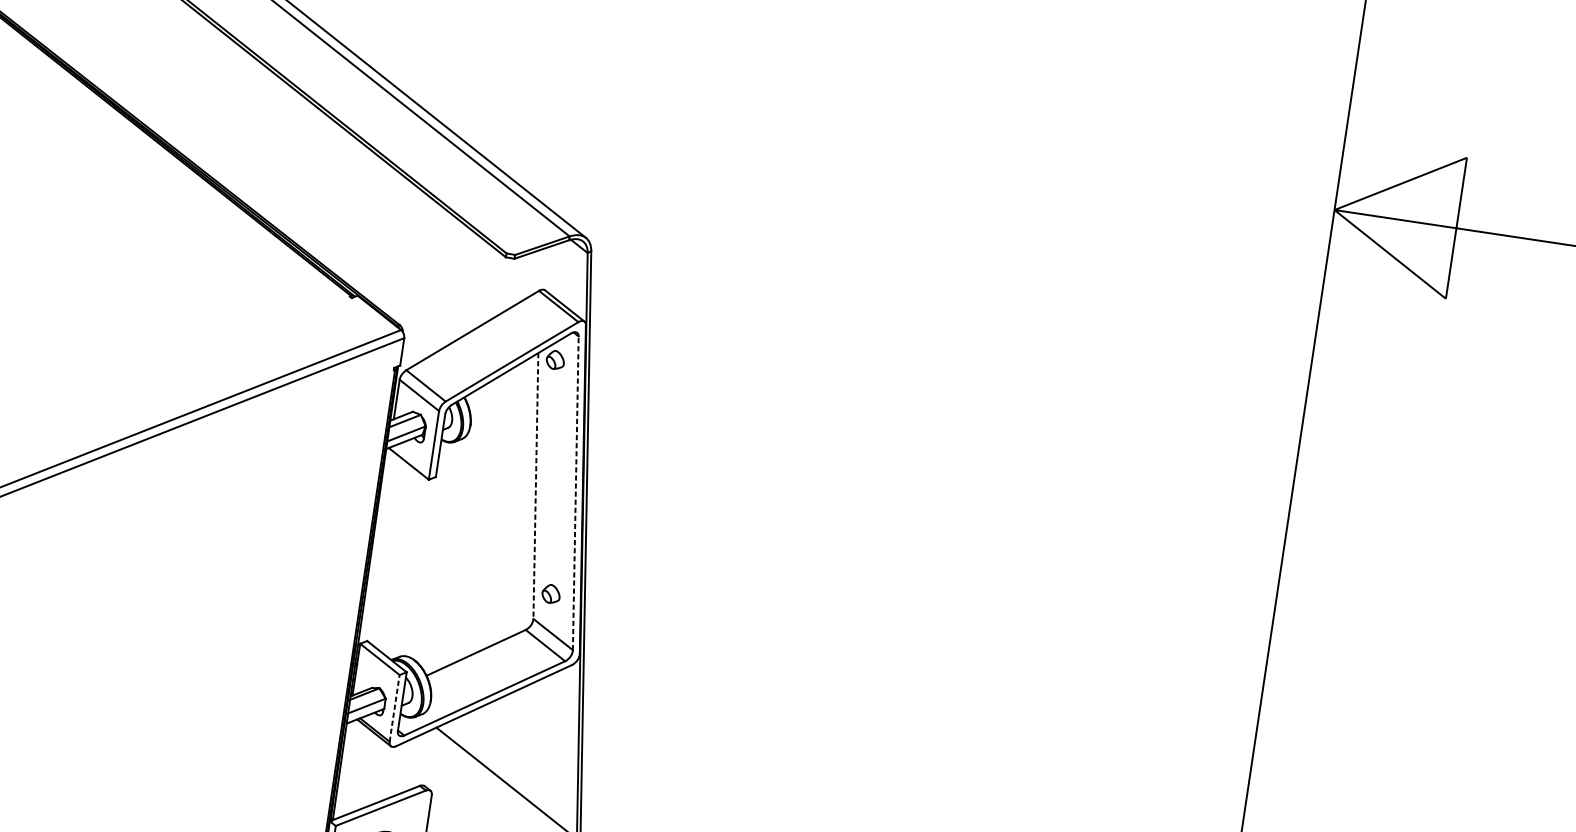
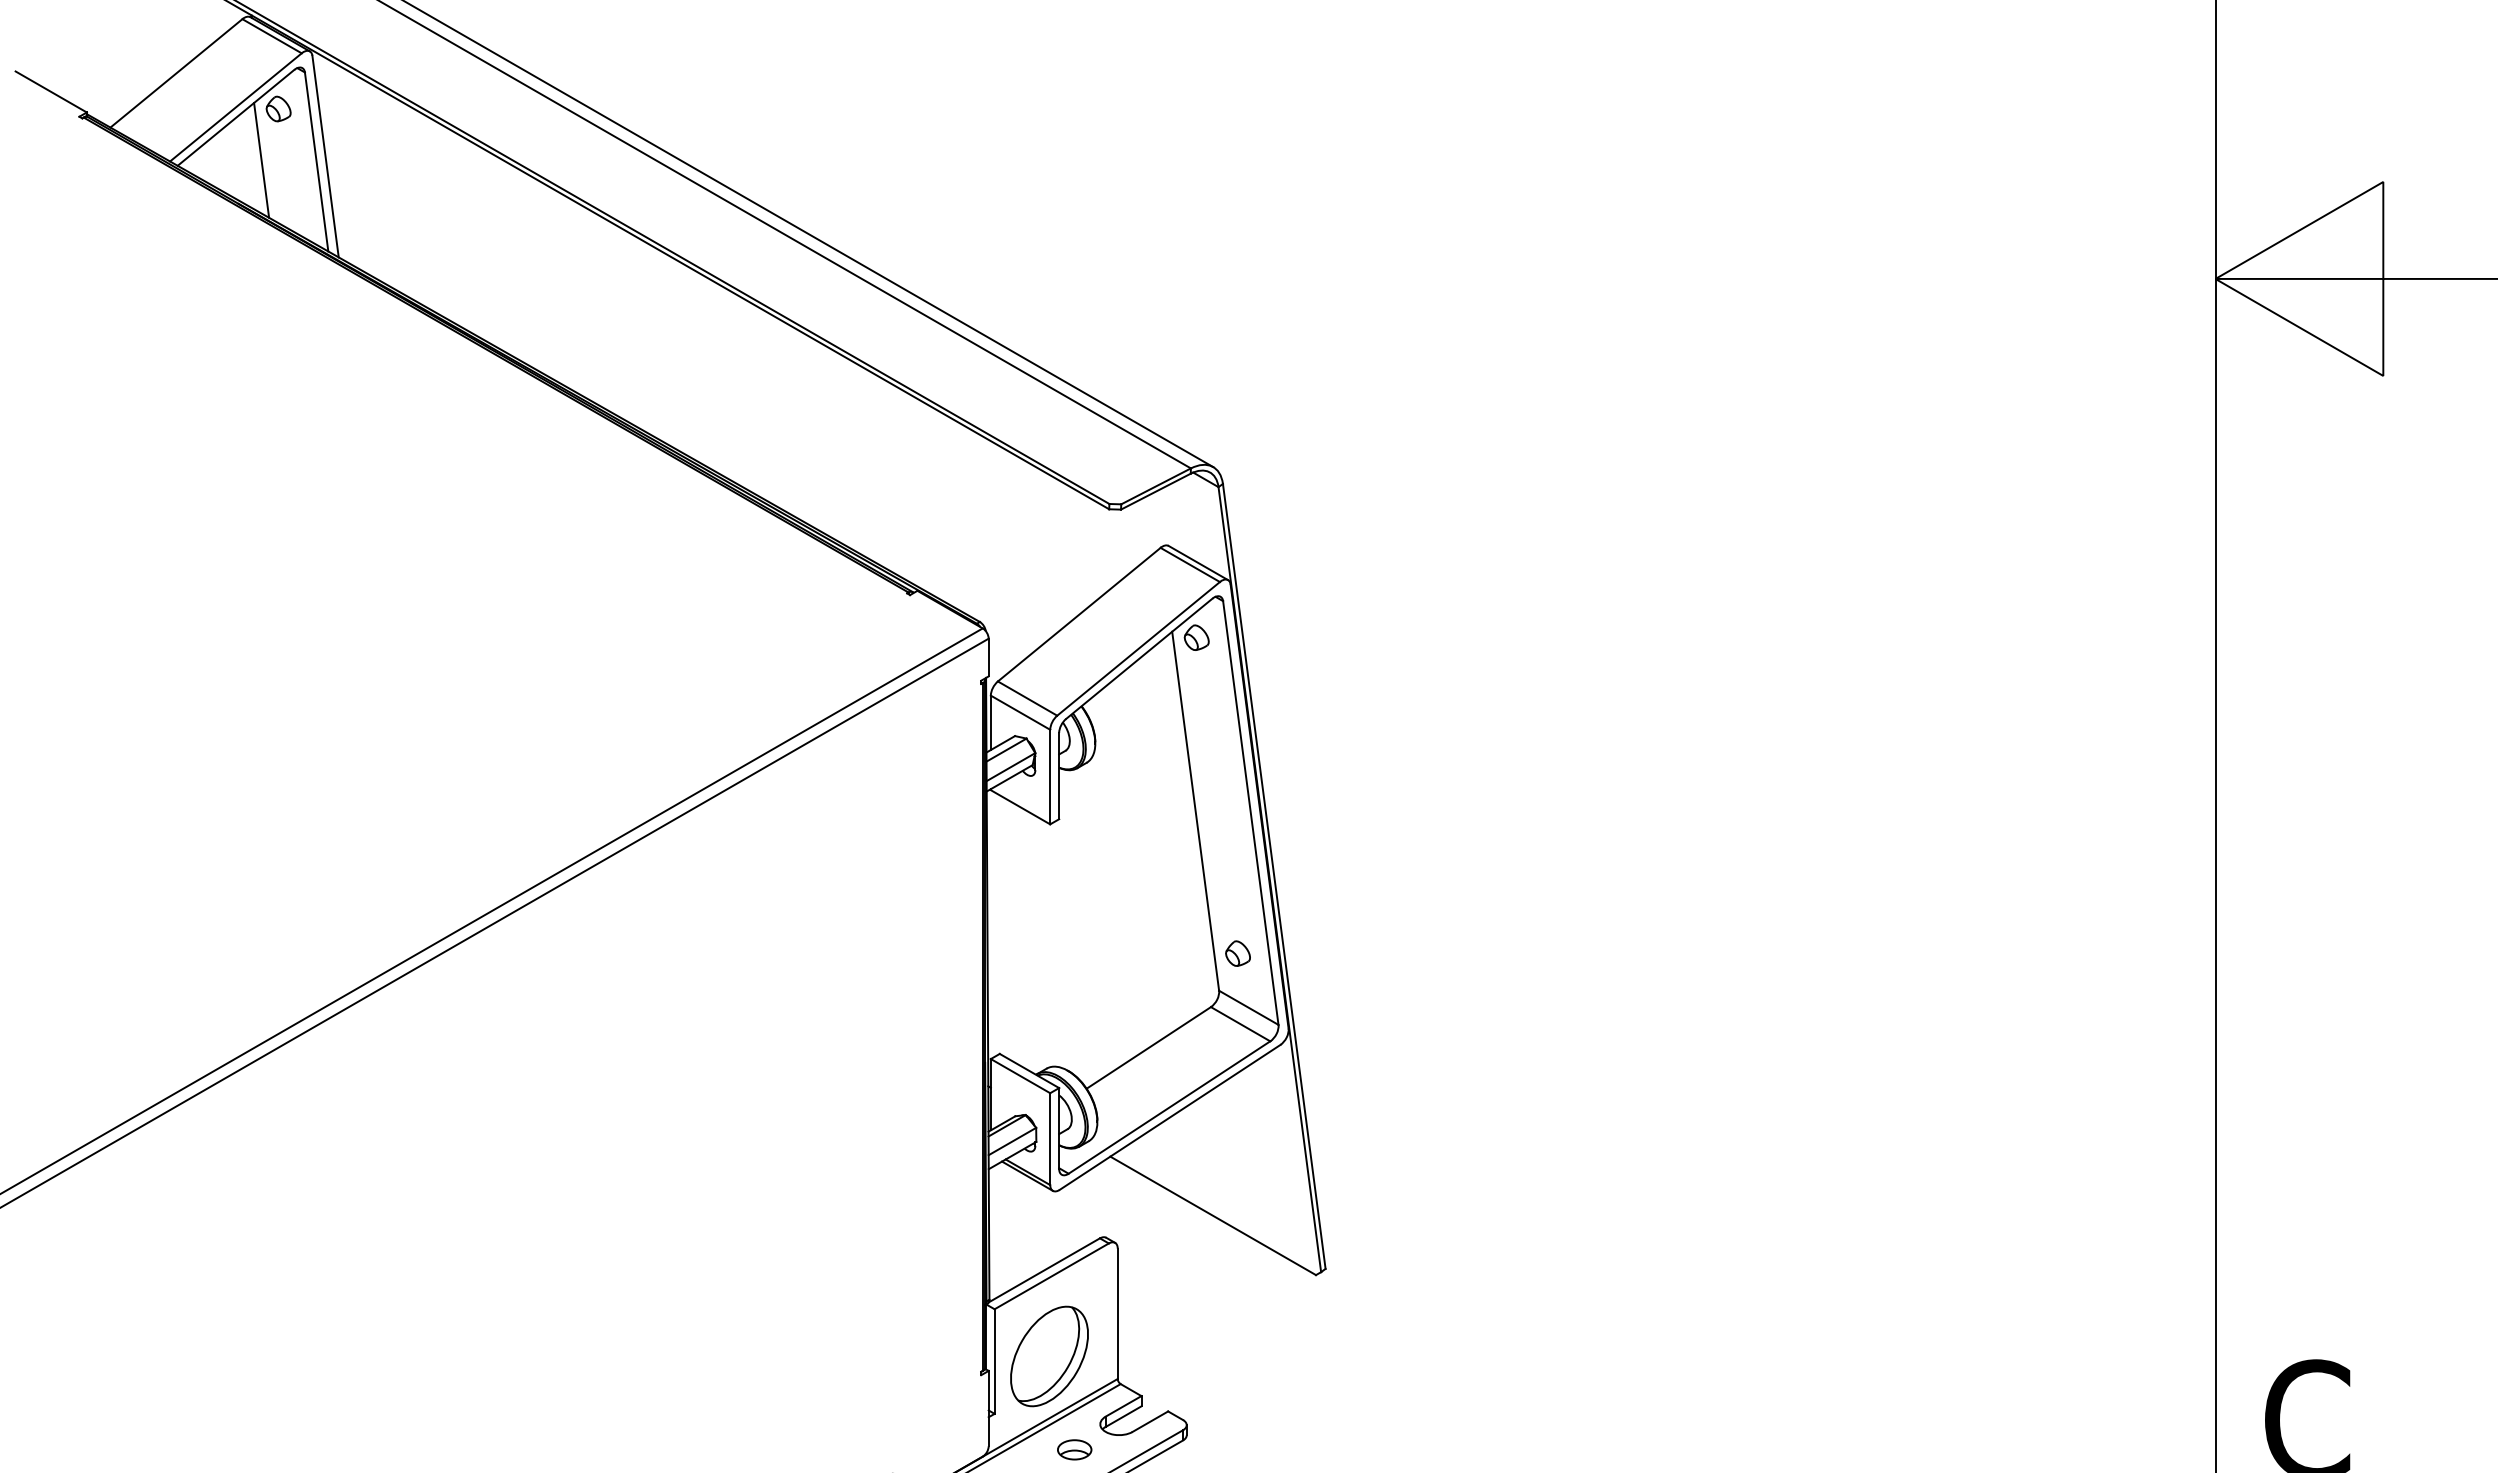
line: (535, 486) -> (1195, 811), dashed -> solid
line: (575, 493) -> (1250, 813), dashed -> solid
line: (394, 708) -> (1050, 1139), dashed -> solid

